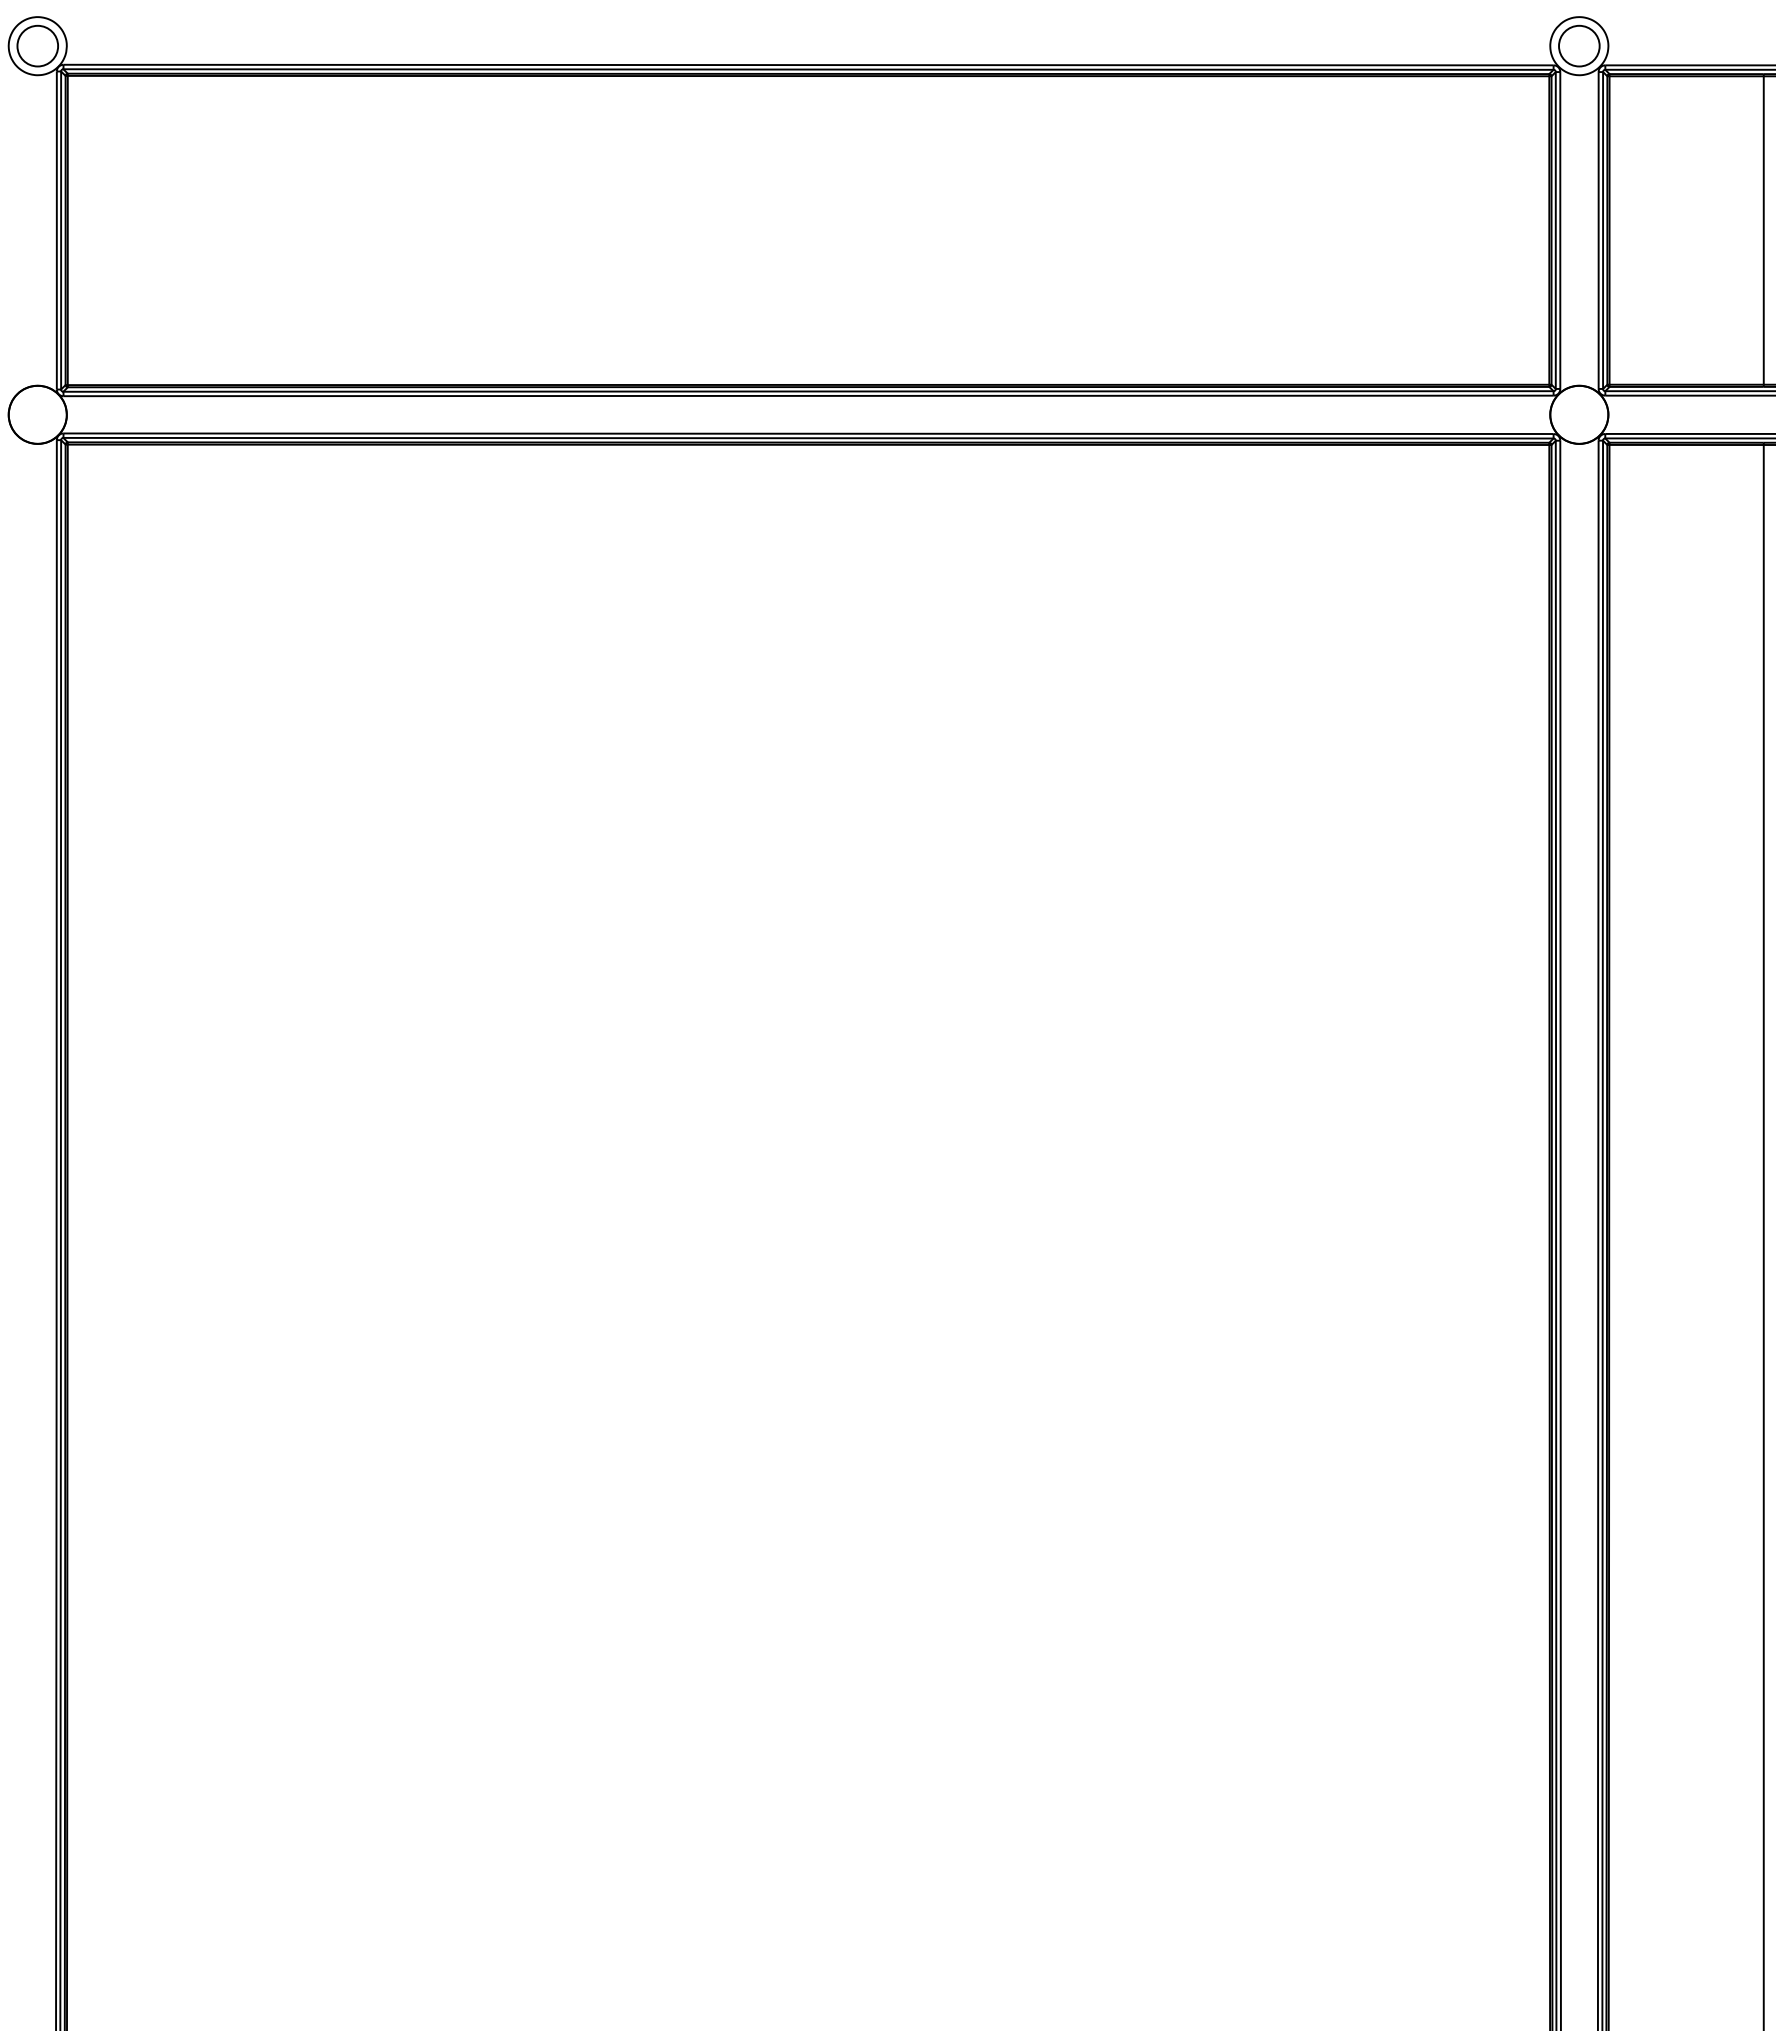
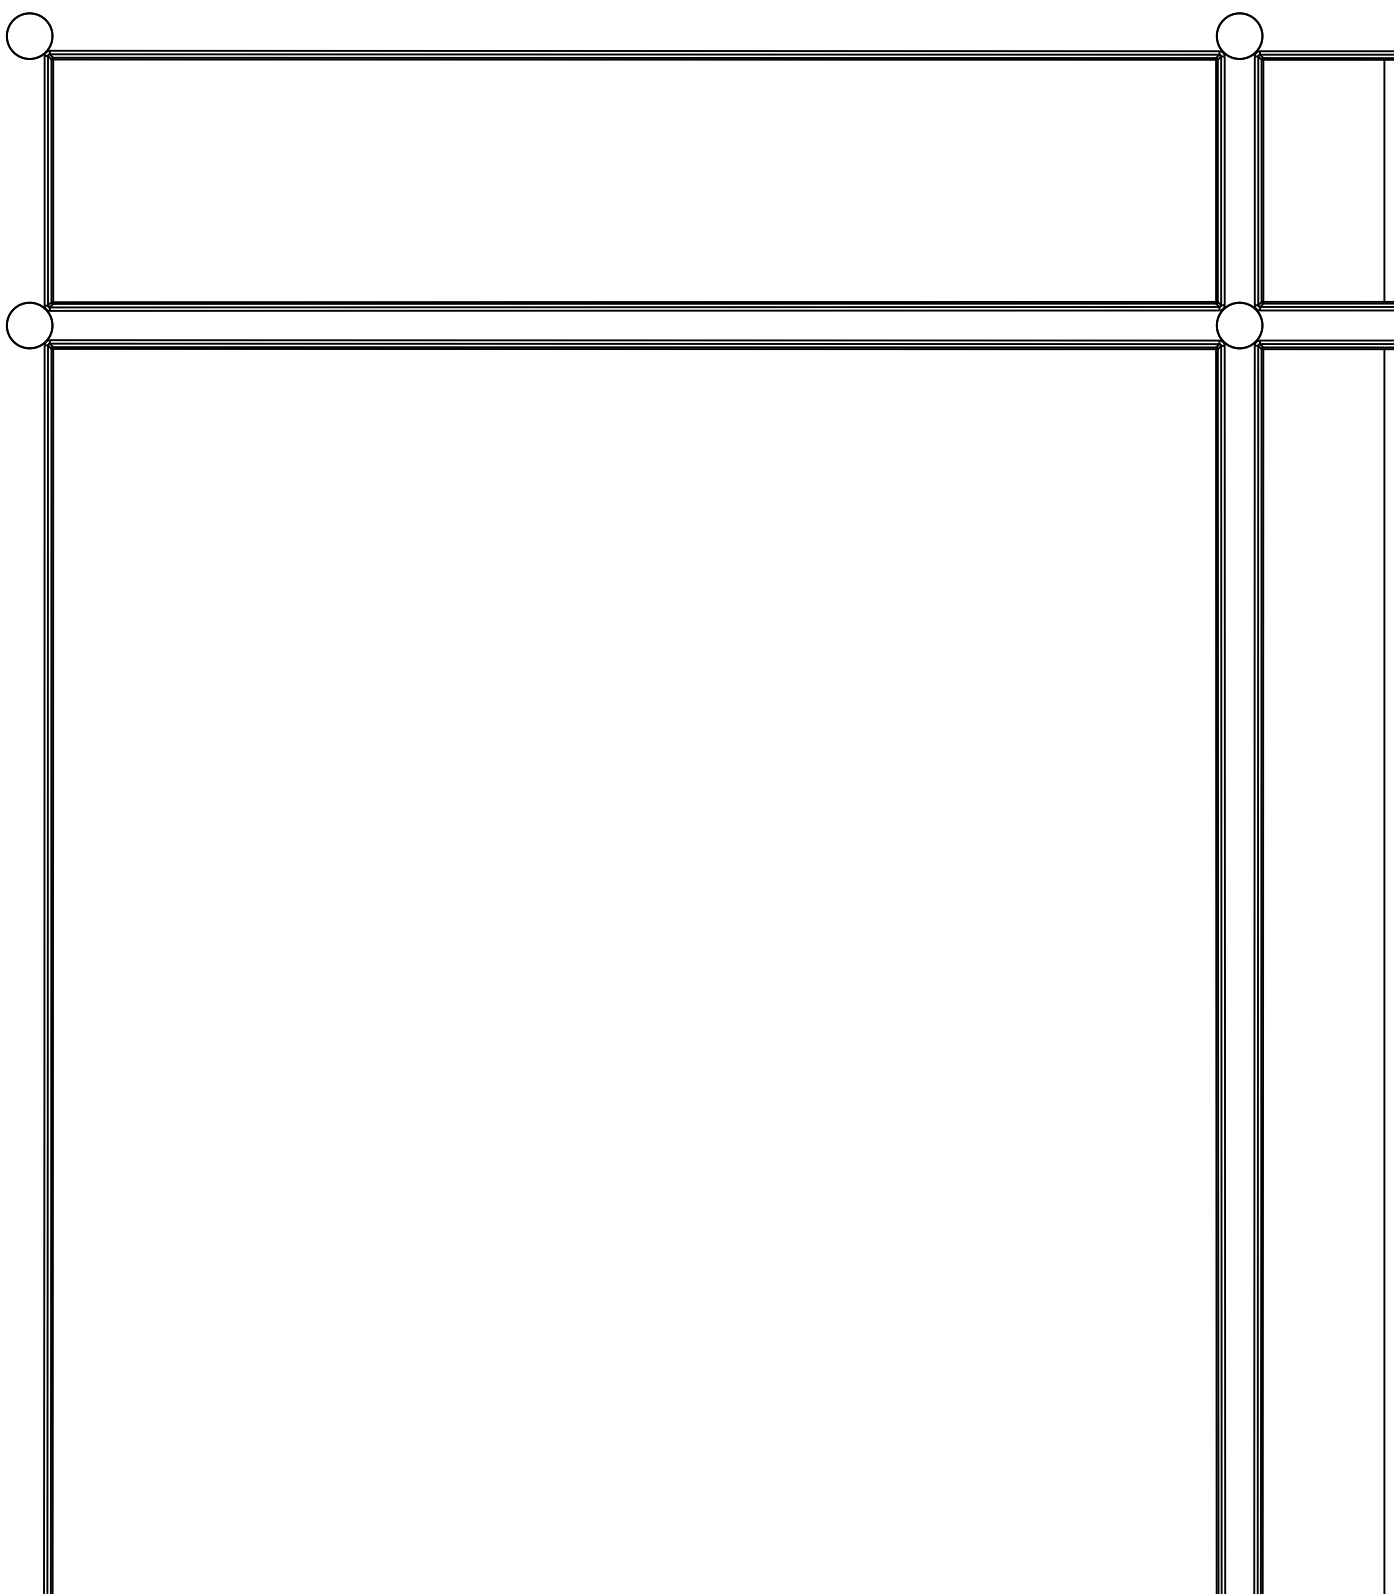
circle: (37, 46) -> (29, 36), size x1.43
circle: (1579, 46) -> (1239, 36), size x1.43

